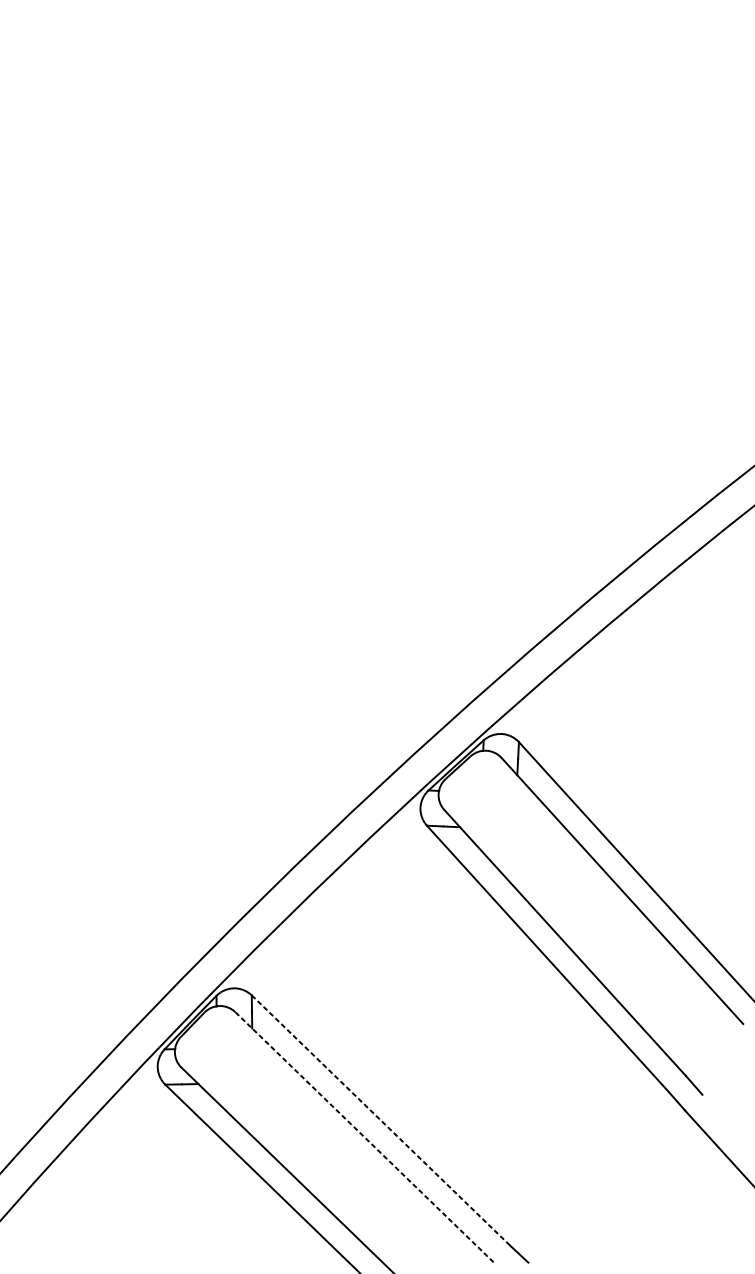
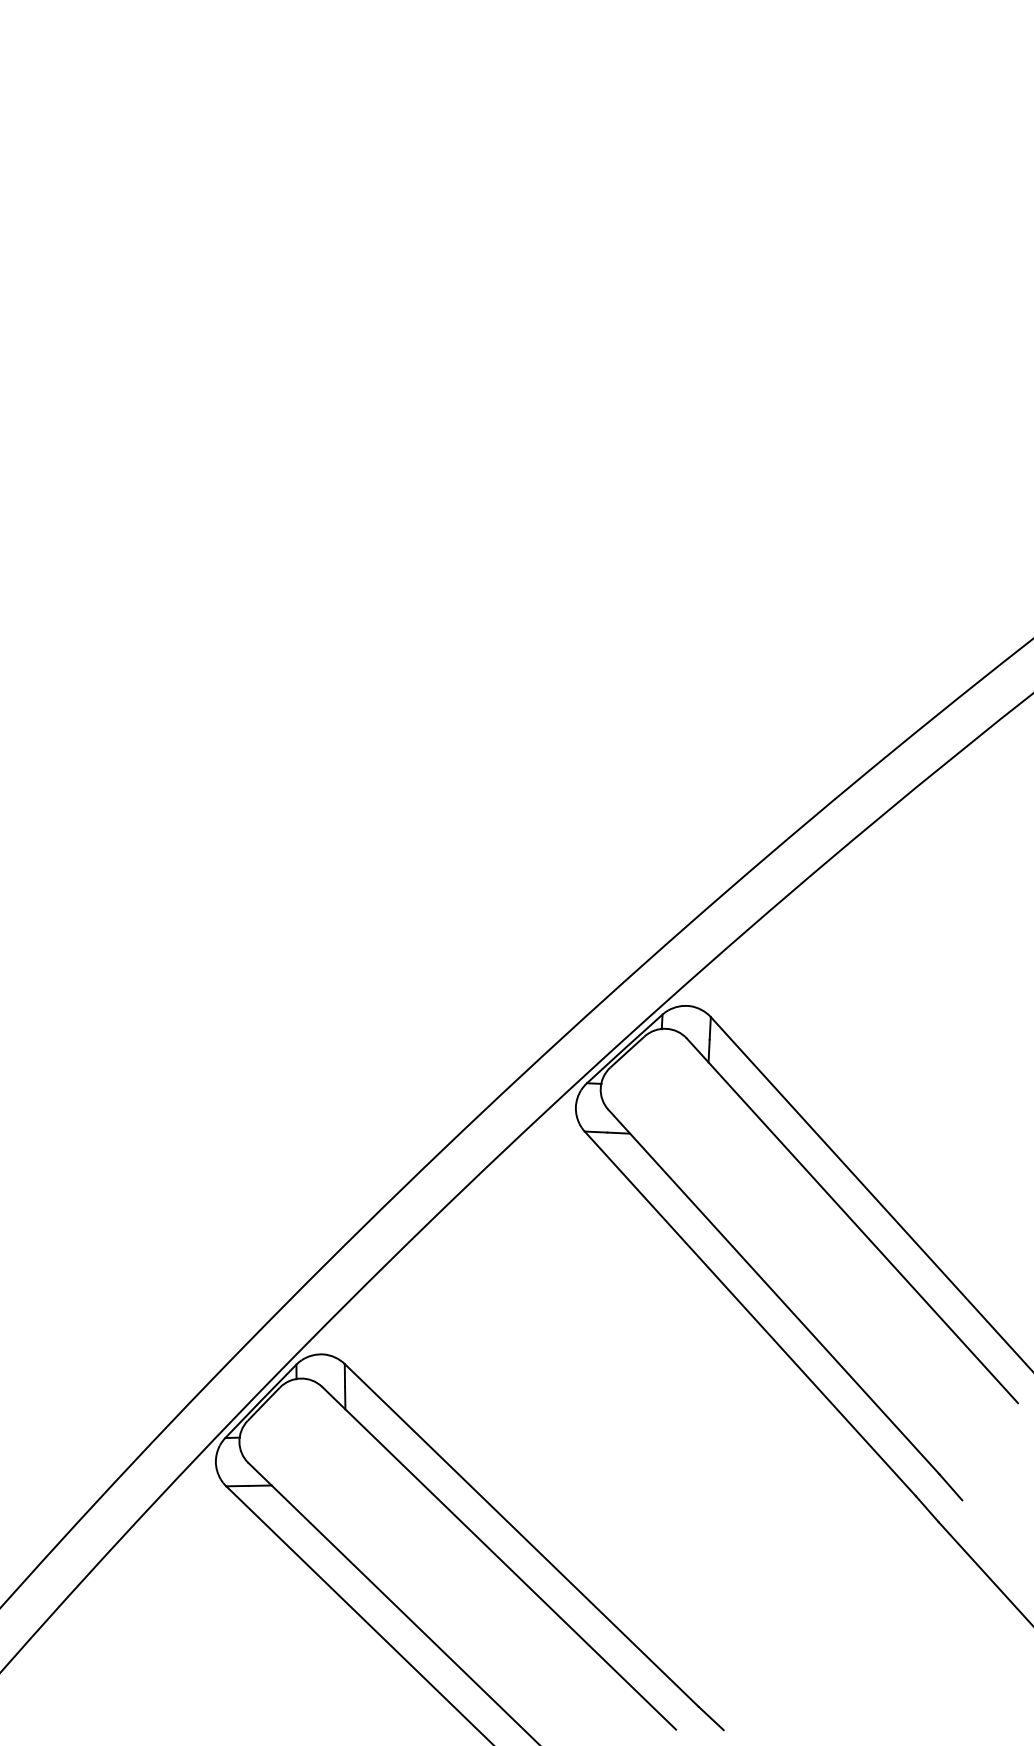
line: (381, 1120) -> (522, 1535), dashed -> solid
line: (363, 1136) -> (498, 1557), dashed -> solid

